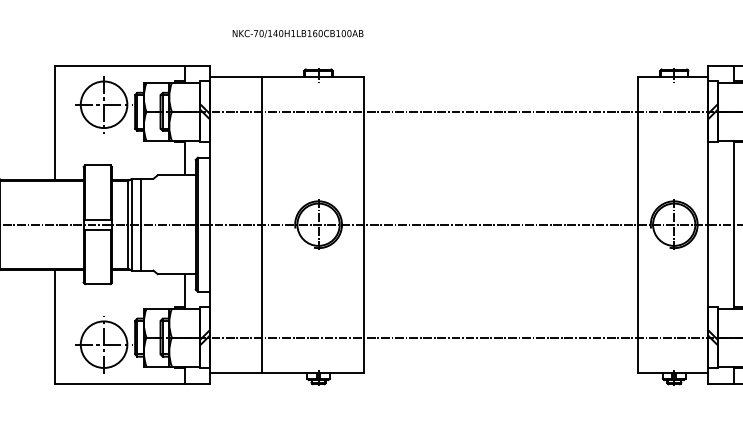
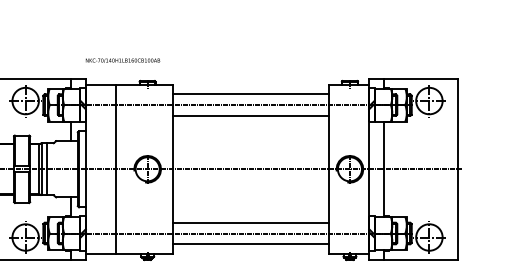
text: (297, 33) -> (122, 60), moved
line: (501, 93) -> (251, 94), added
line: (501, 130) -> (251, 115), added
line: (501, 318) -> (251, 222), added
line: (501, 356) -> (251, 244), added

